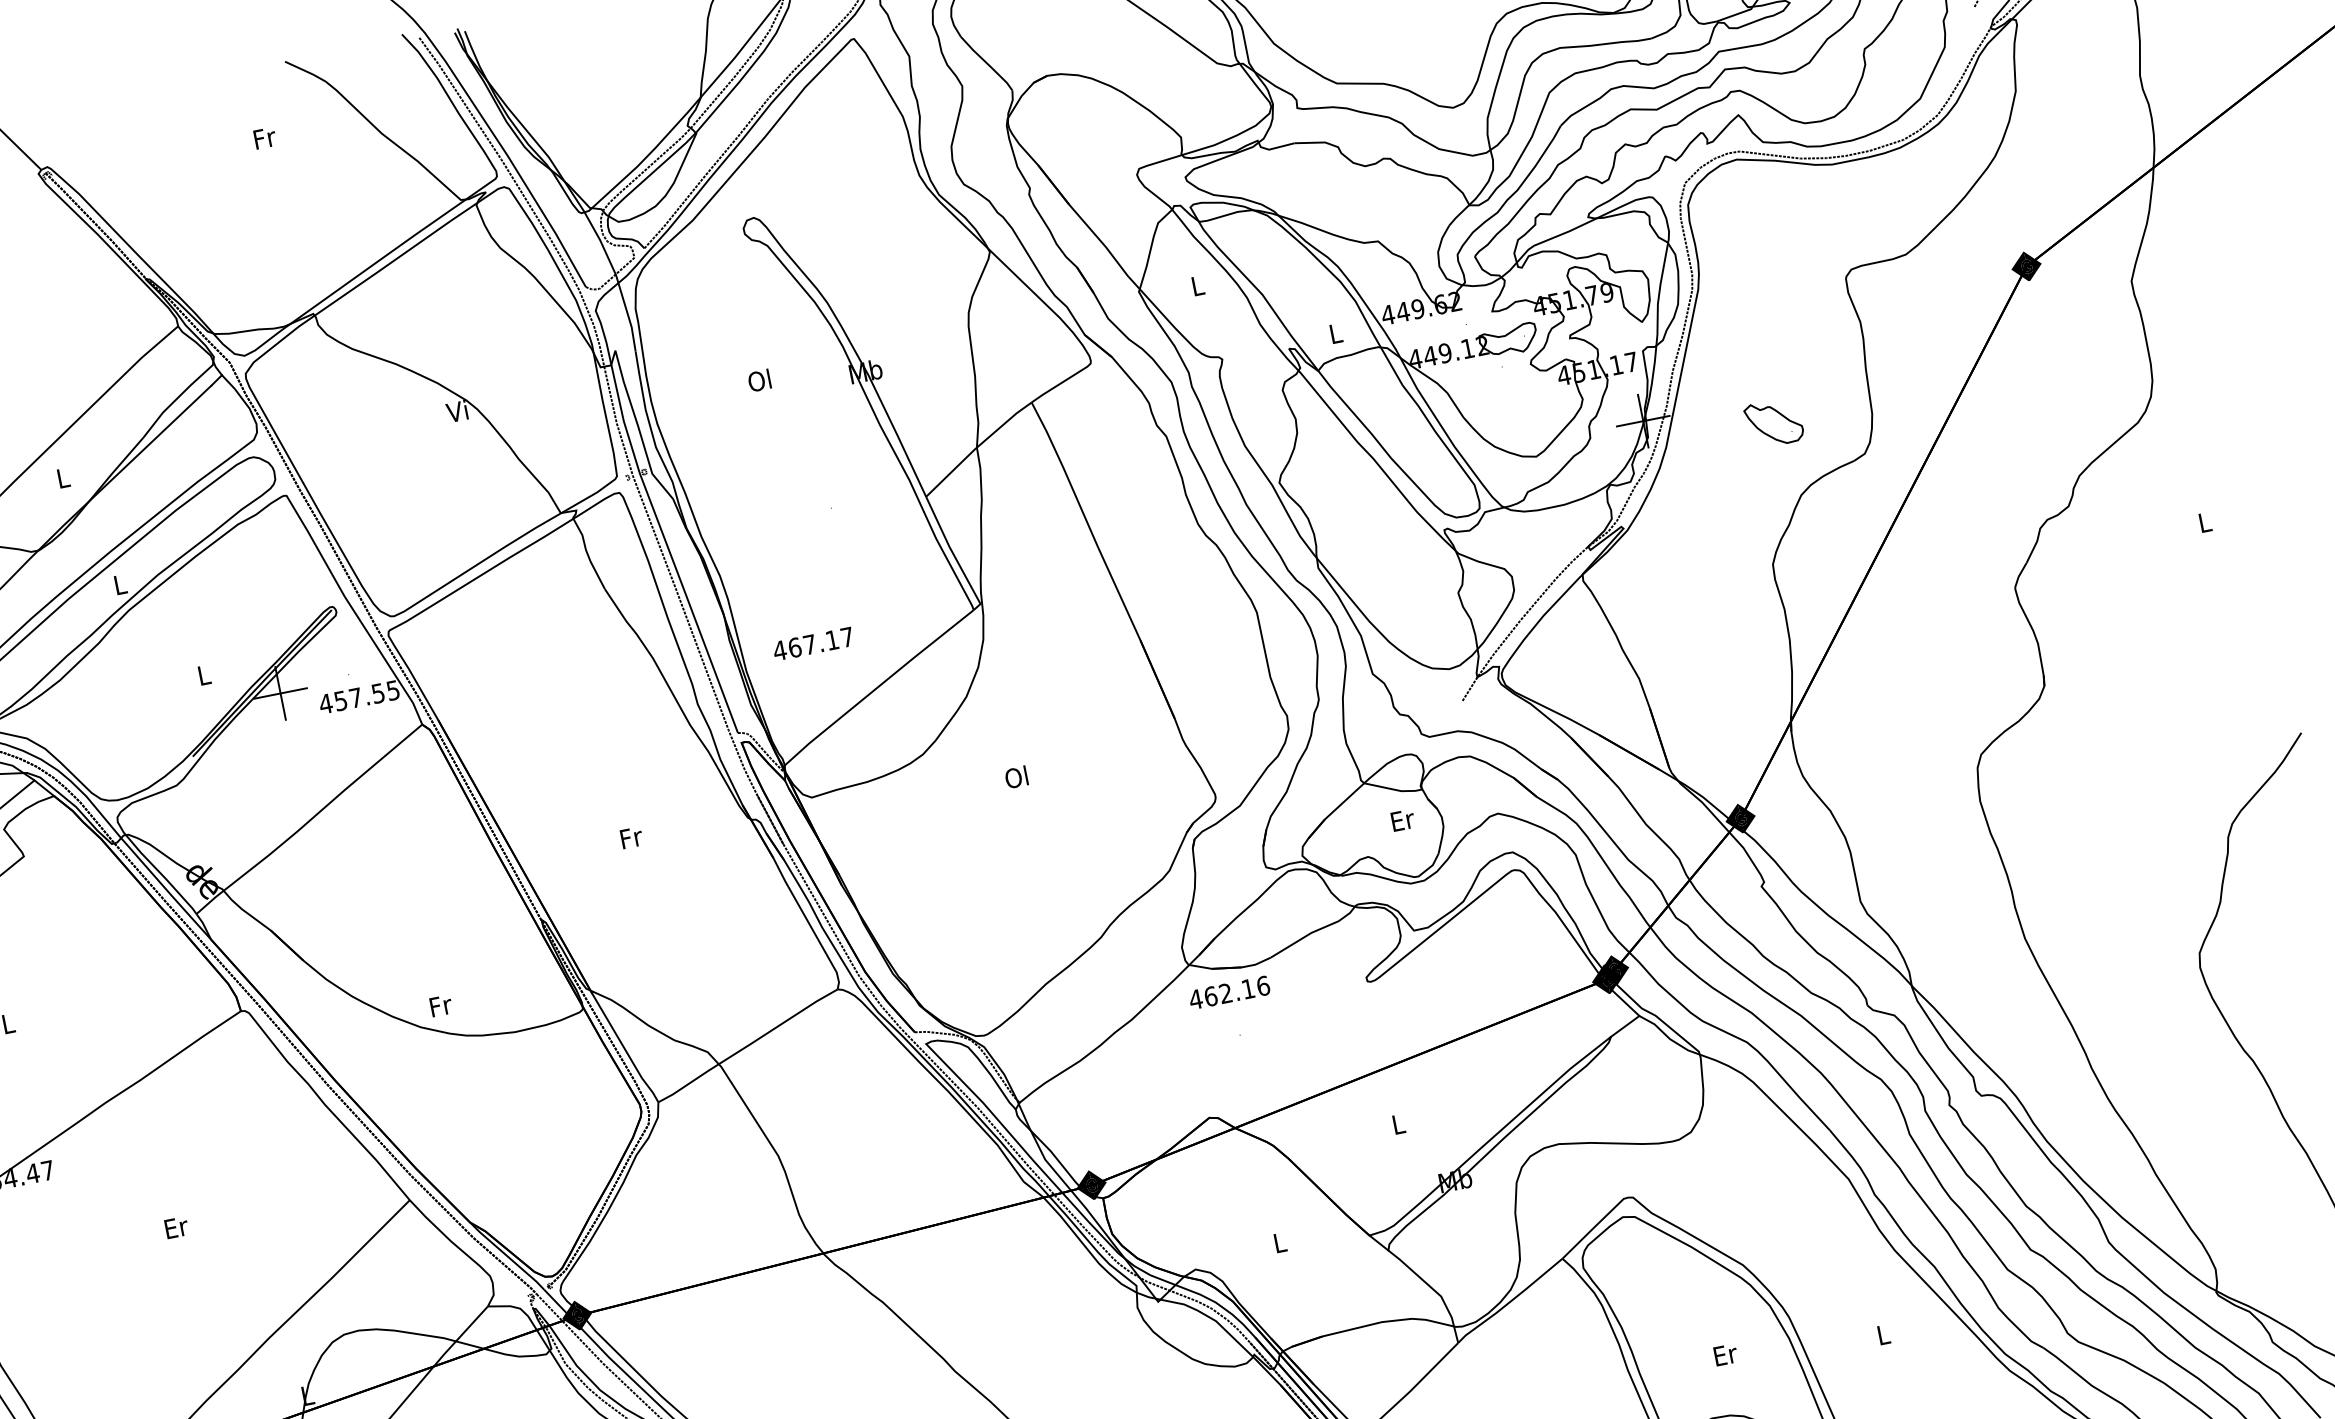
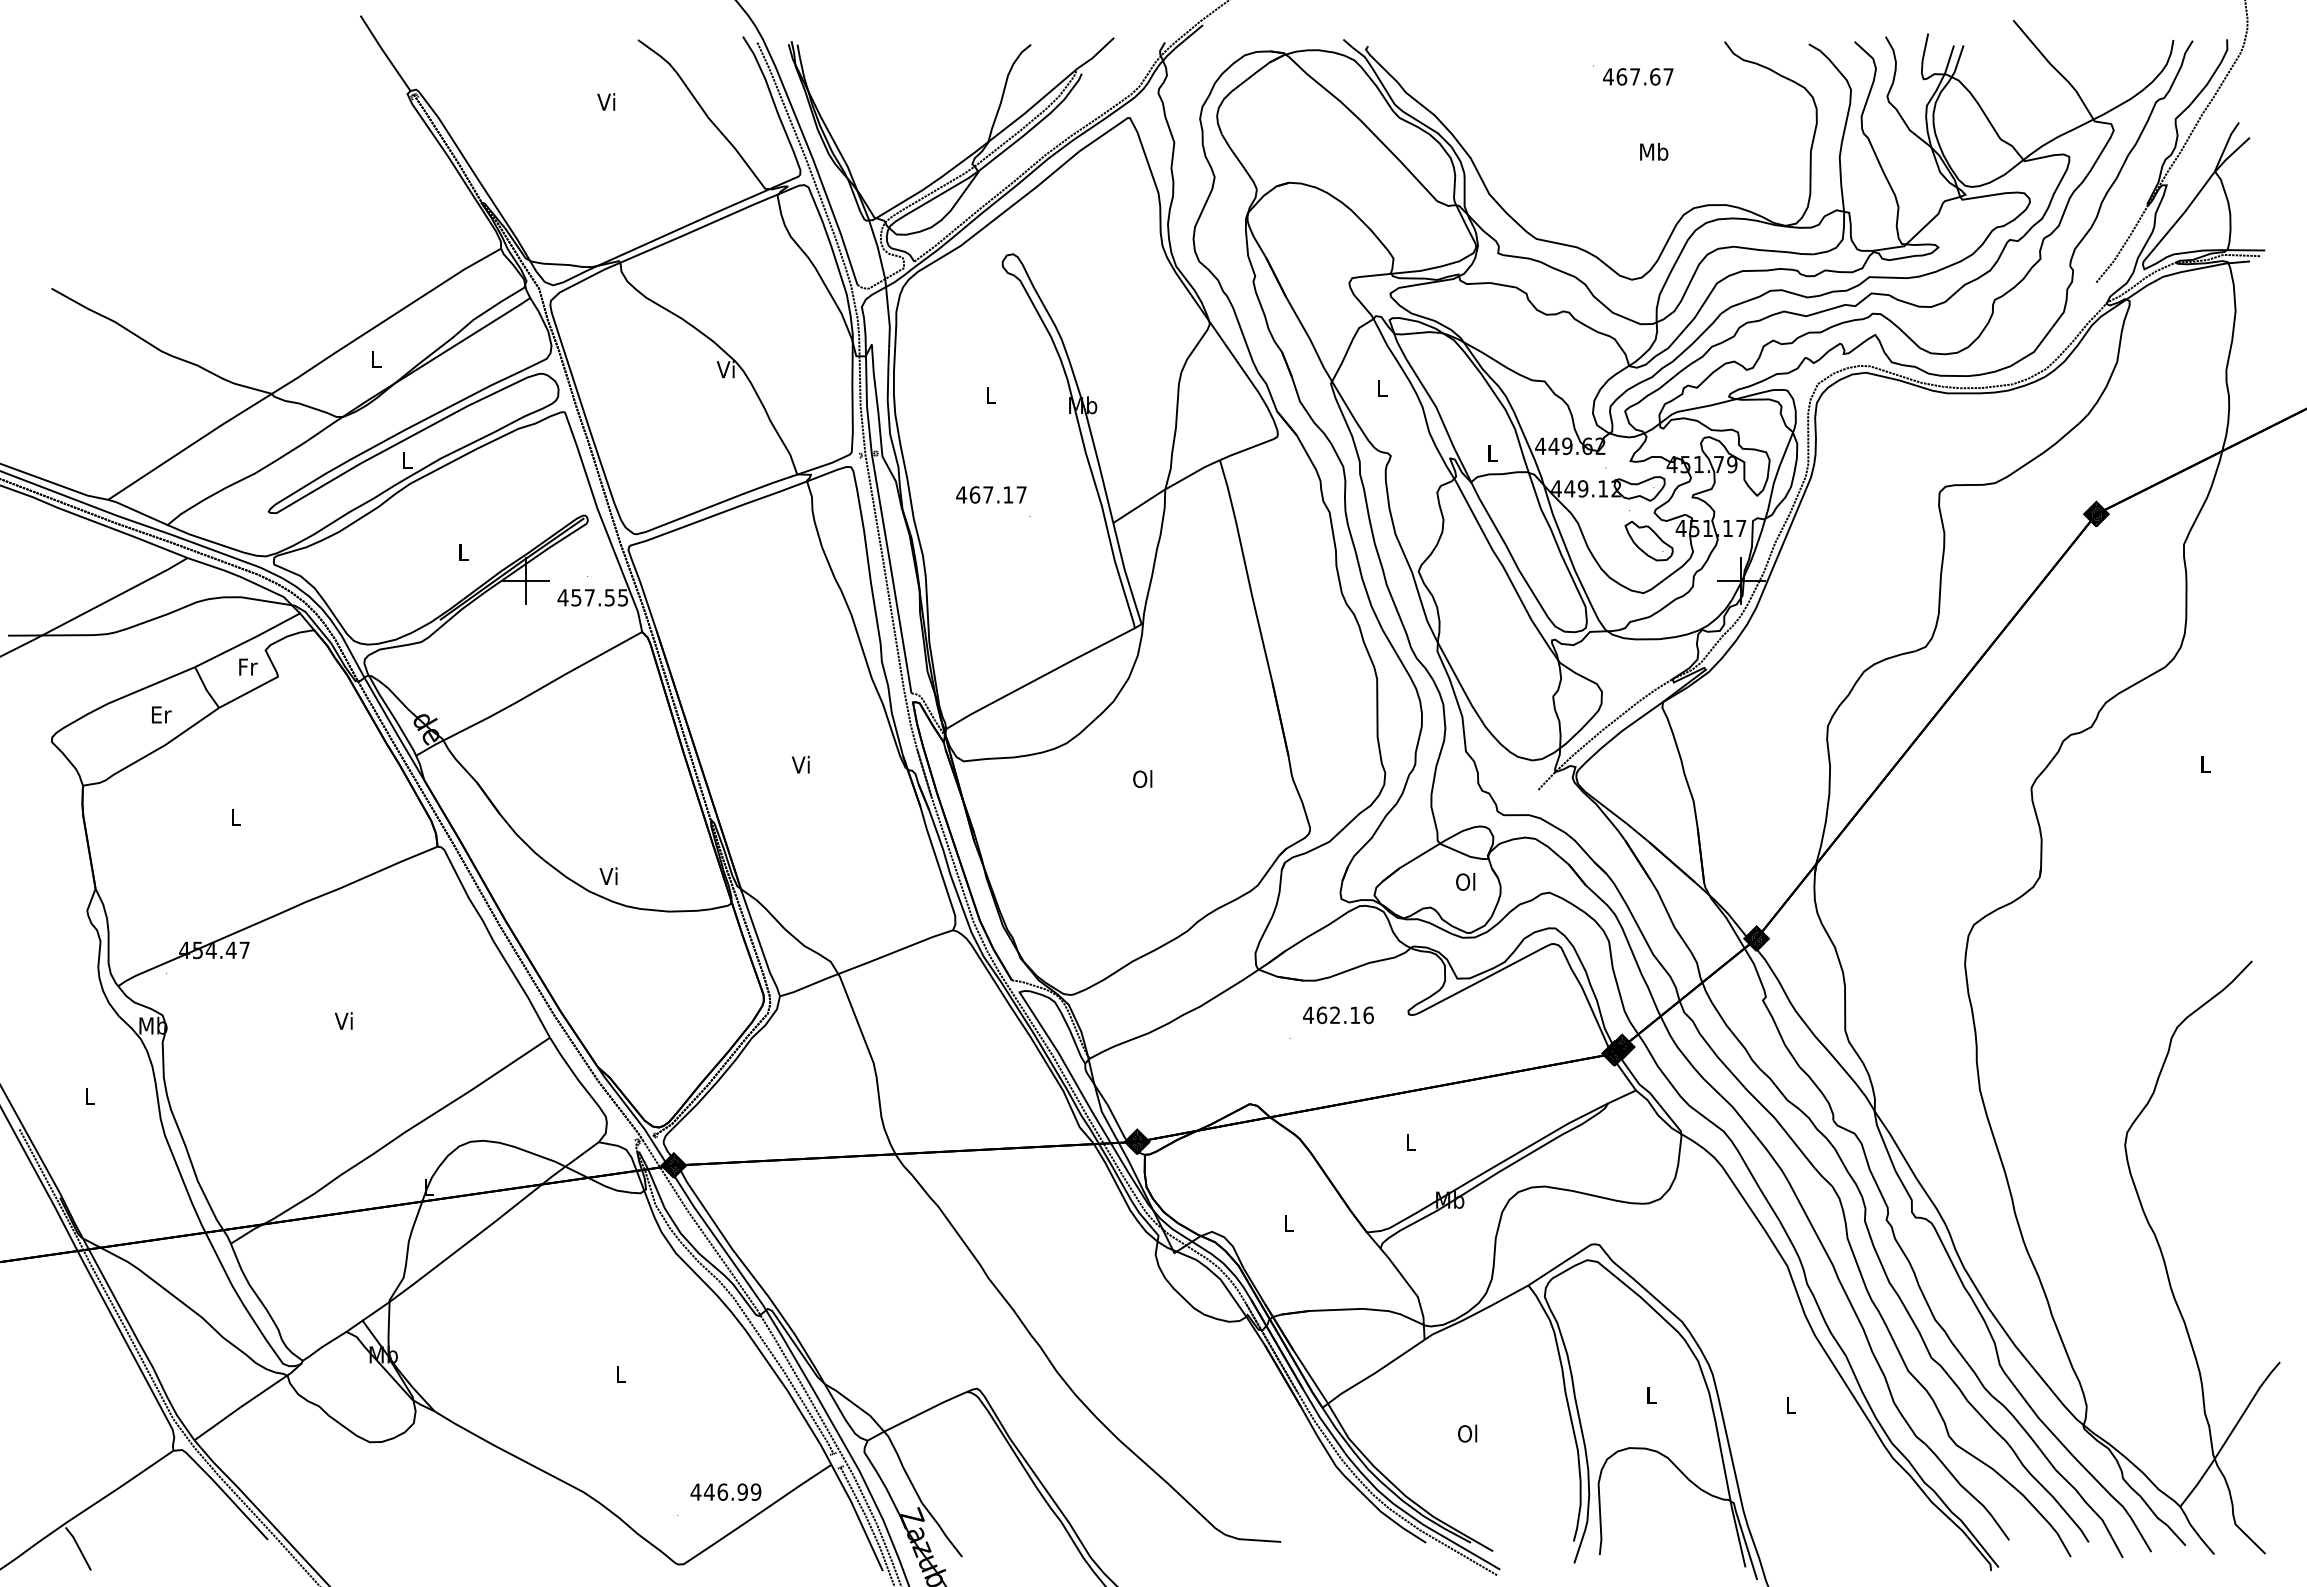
text: (264, 137) -> (607, 101), Fr -> Vi
text: (758, 380) -> (989, 394), Ol -> L
part: (1773, 422) -> (1648, 540), moved
text: (813, 643) -> (991, 494), moved
text: (1402, 819) -> (1466, 881), Er -> Ol
text: (630, 837) -> (801, 764), Fr -> Vi
text: (1229, 992) -> (1338, 1015), moved
text: (440, 1004) -> (609, 875), Fr -> Vi
text: (175, 1226) -> (344, 1020), Er -> Vi
text: (1726, 1354) -> (1652, 1395), Er -> L

